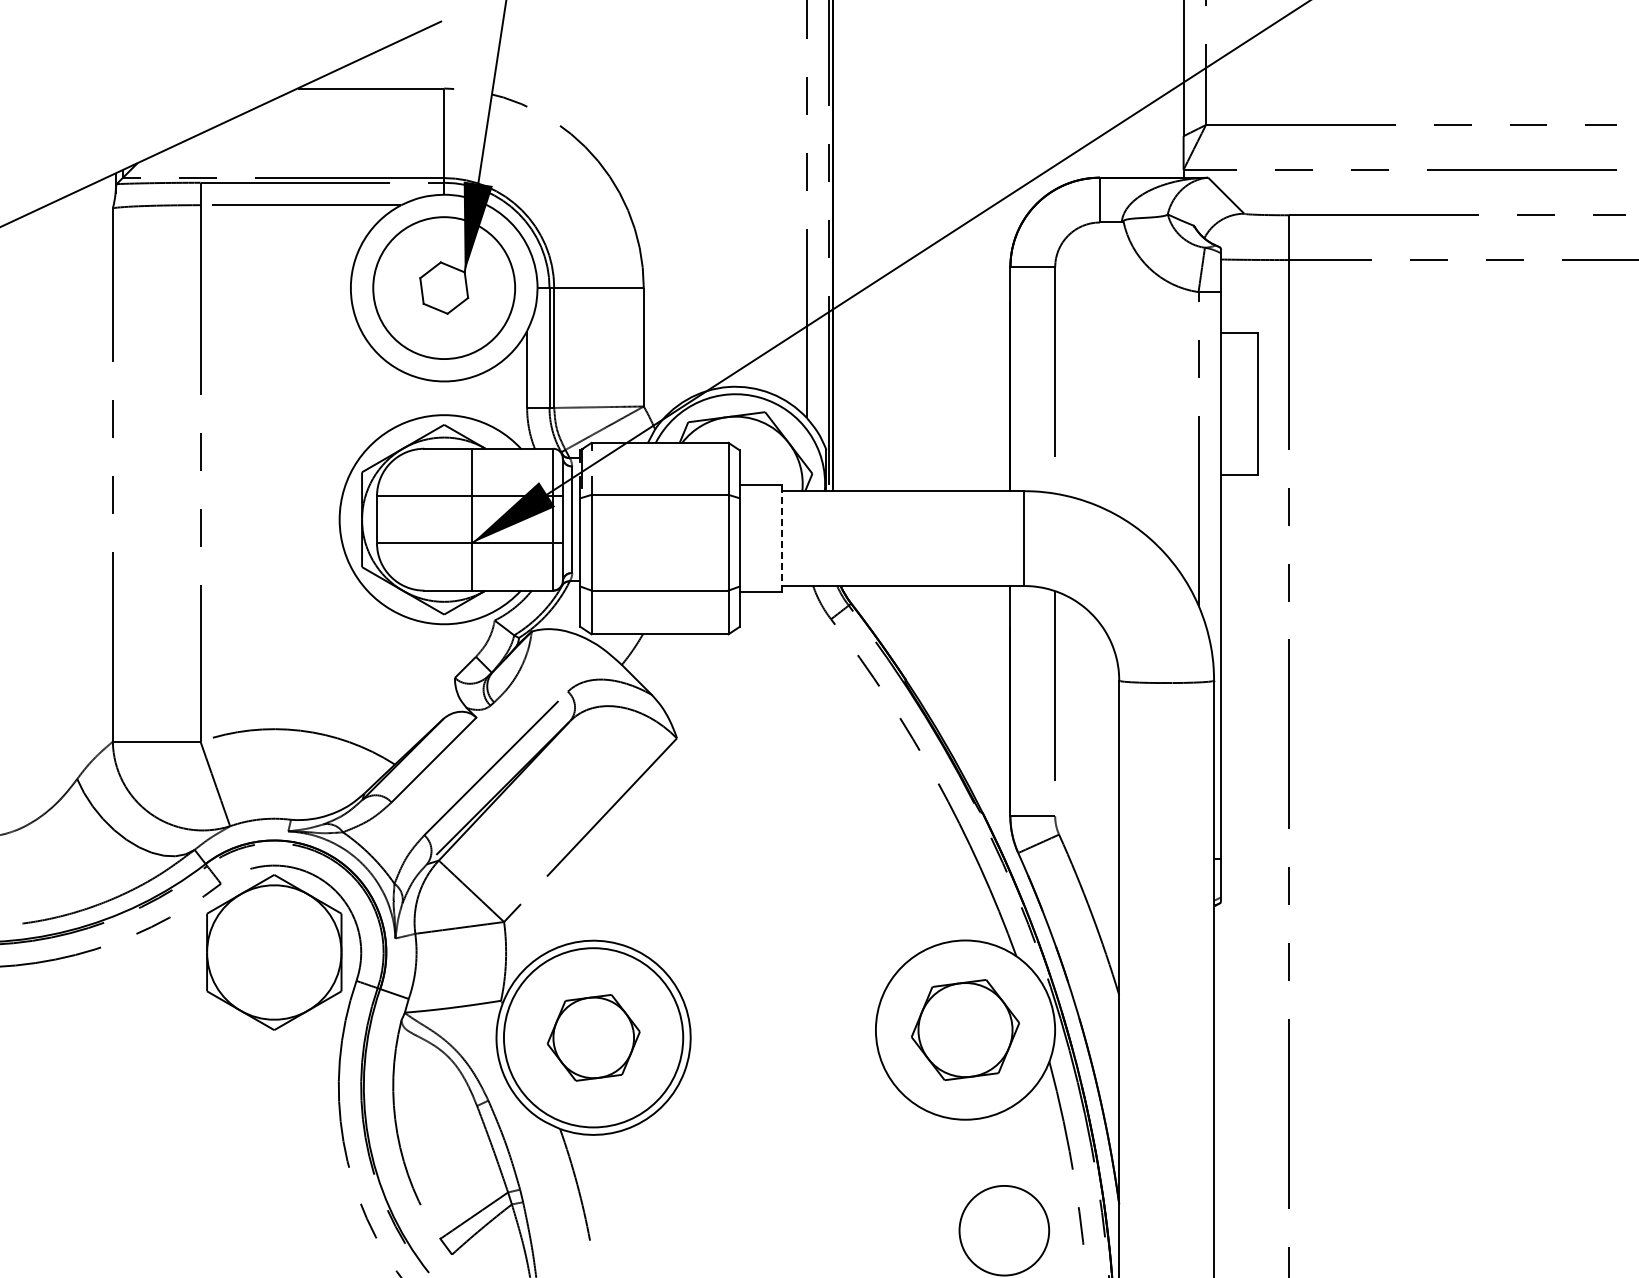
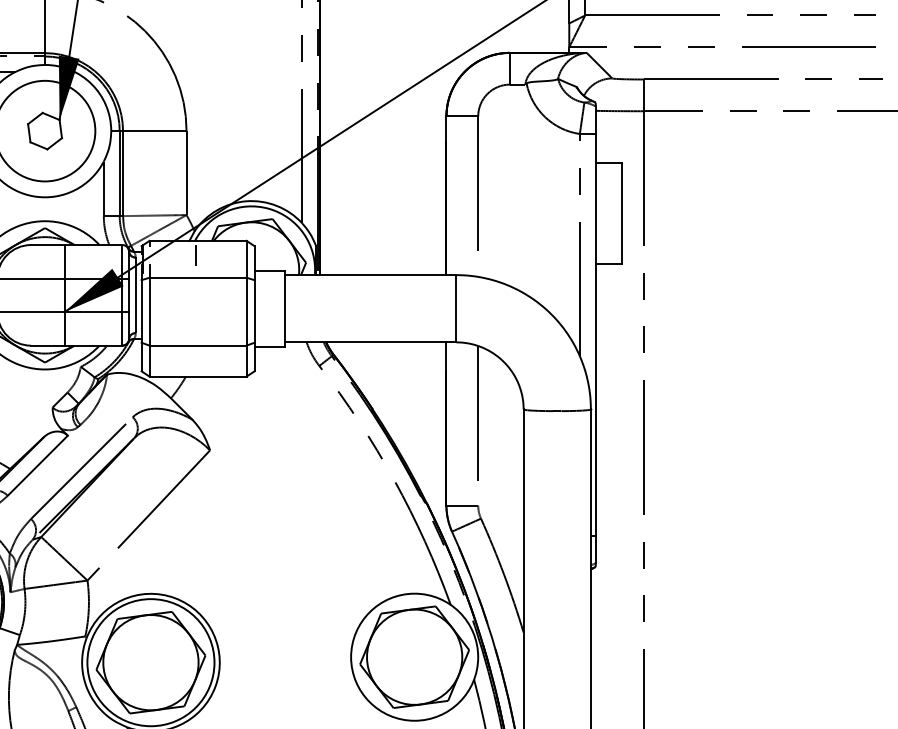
line: (657, 463) -> (196, 255), added
line: (782, 538) -> (284, 308), dashed -> solid
part: (965, 1029) -> (414, 656), size x1.43
part: (593, 1037) -> (150, 662), size x1.67

